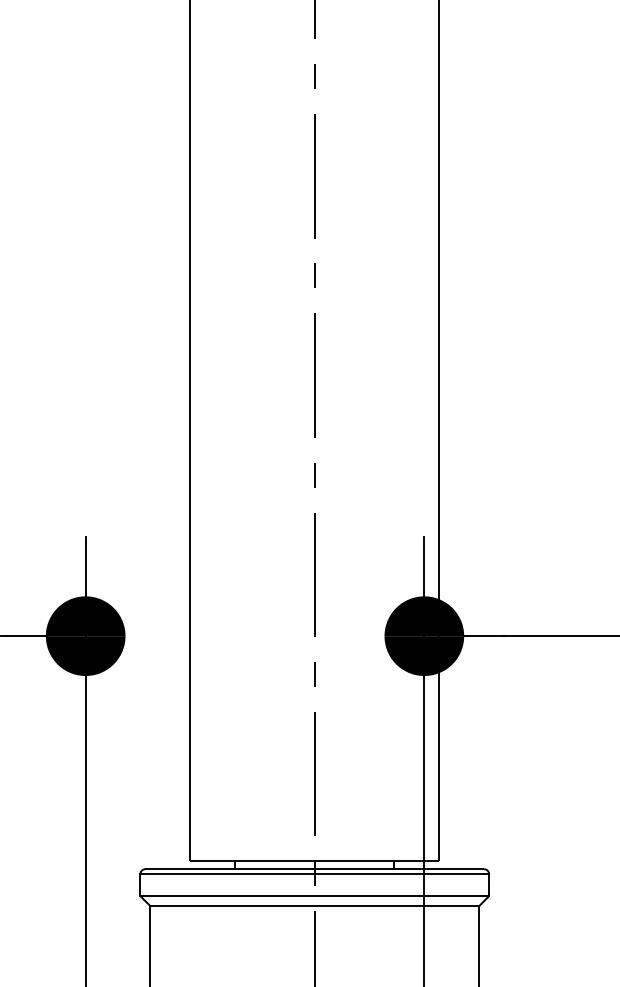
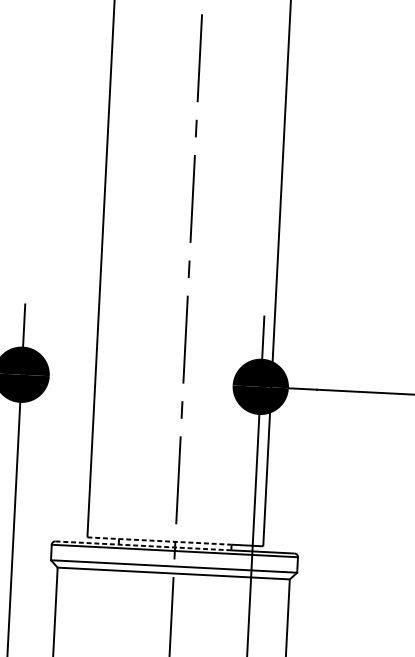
line: (292, 861) -> (159, 541), solid -> dashed
line: (269, 869) -> (143, 546), solid -> dashed

